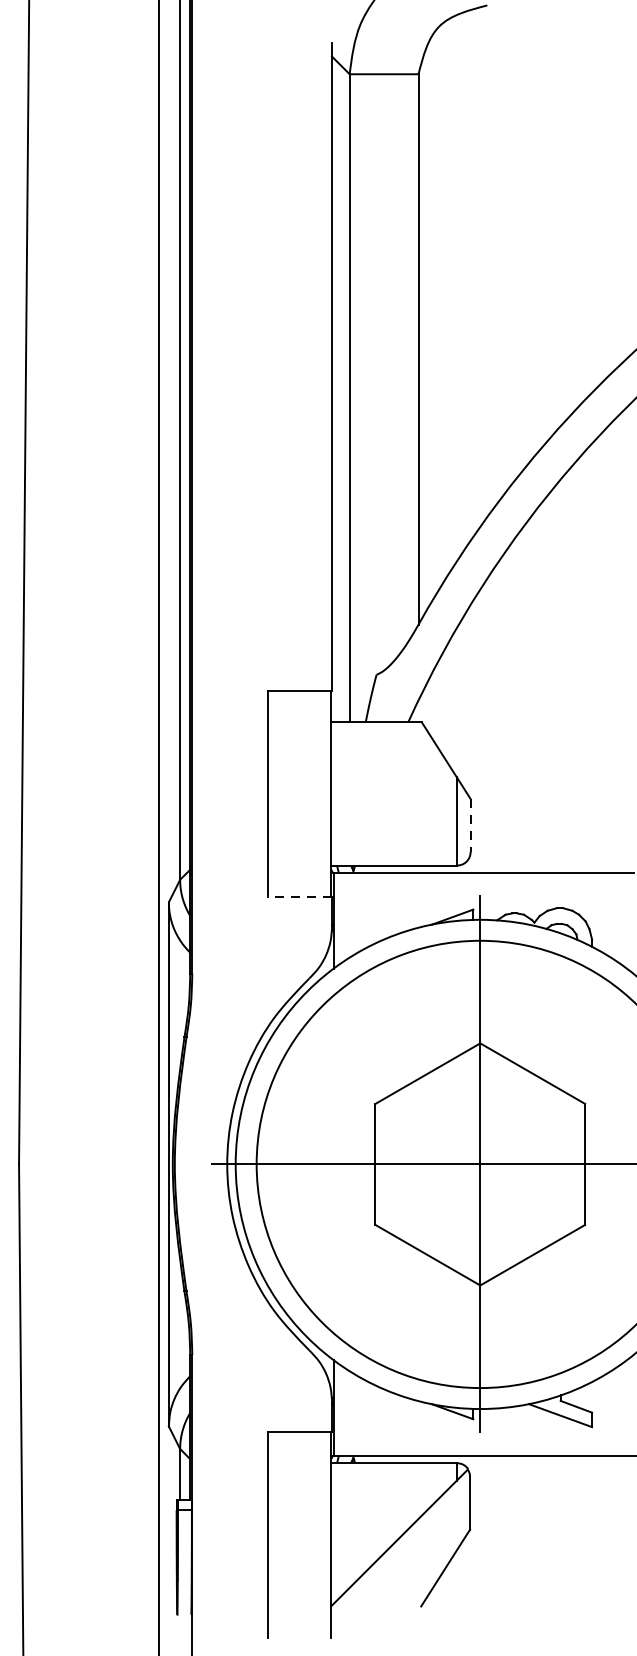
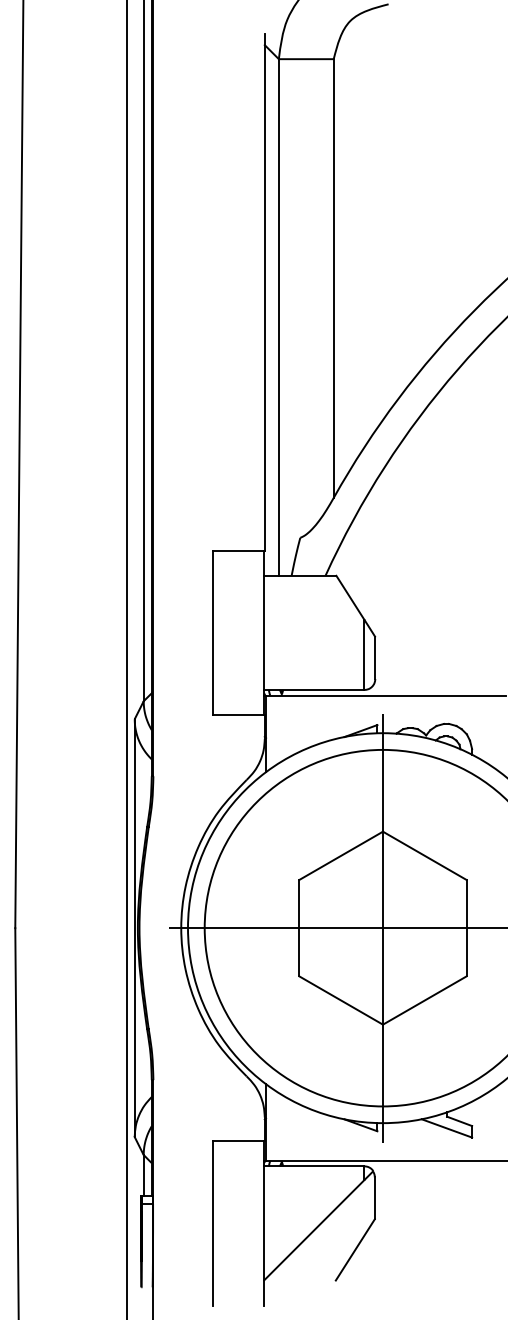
line: (470, 826) -> (375, 658), dashed -> solid
line: (299, 897) -> (238, 715), dashed -> solid

